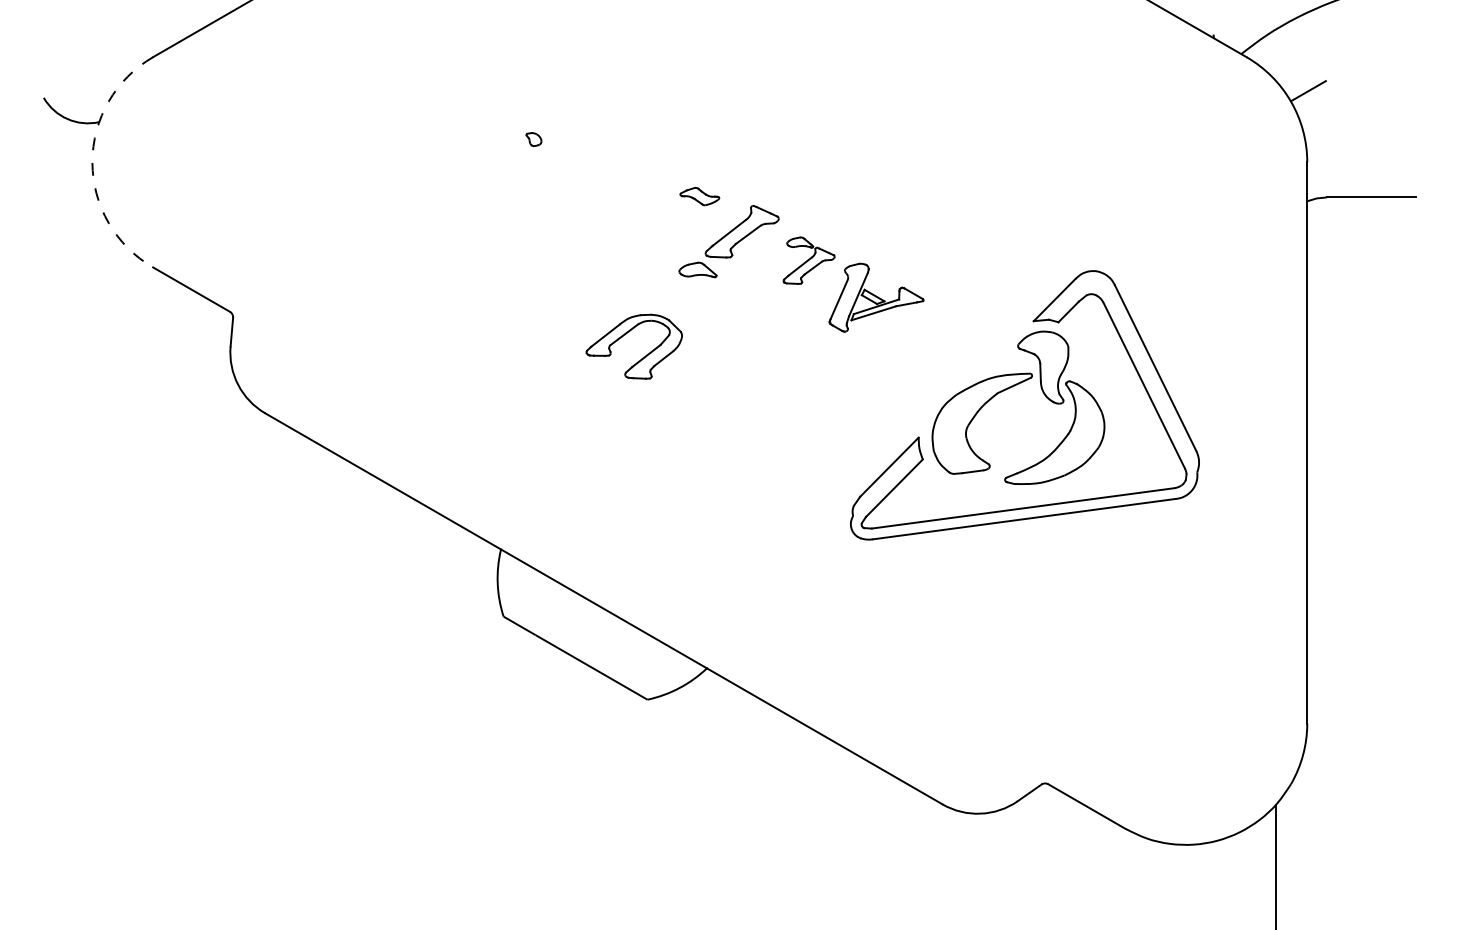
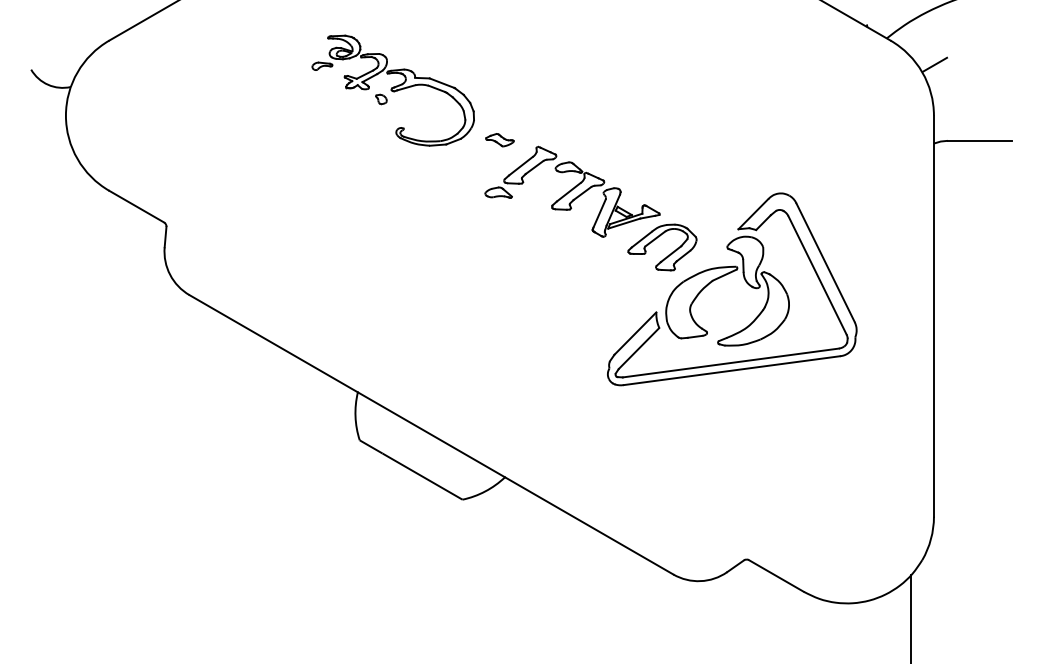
part: (550, 127) -> (393, 90), added
arc: (92, 162) -> (66, 115), dashed -> solid
part: (808, 260) -> (577, 185), size x1.43
part: (625, 335) -> (656, 239), moved

